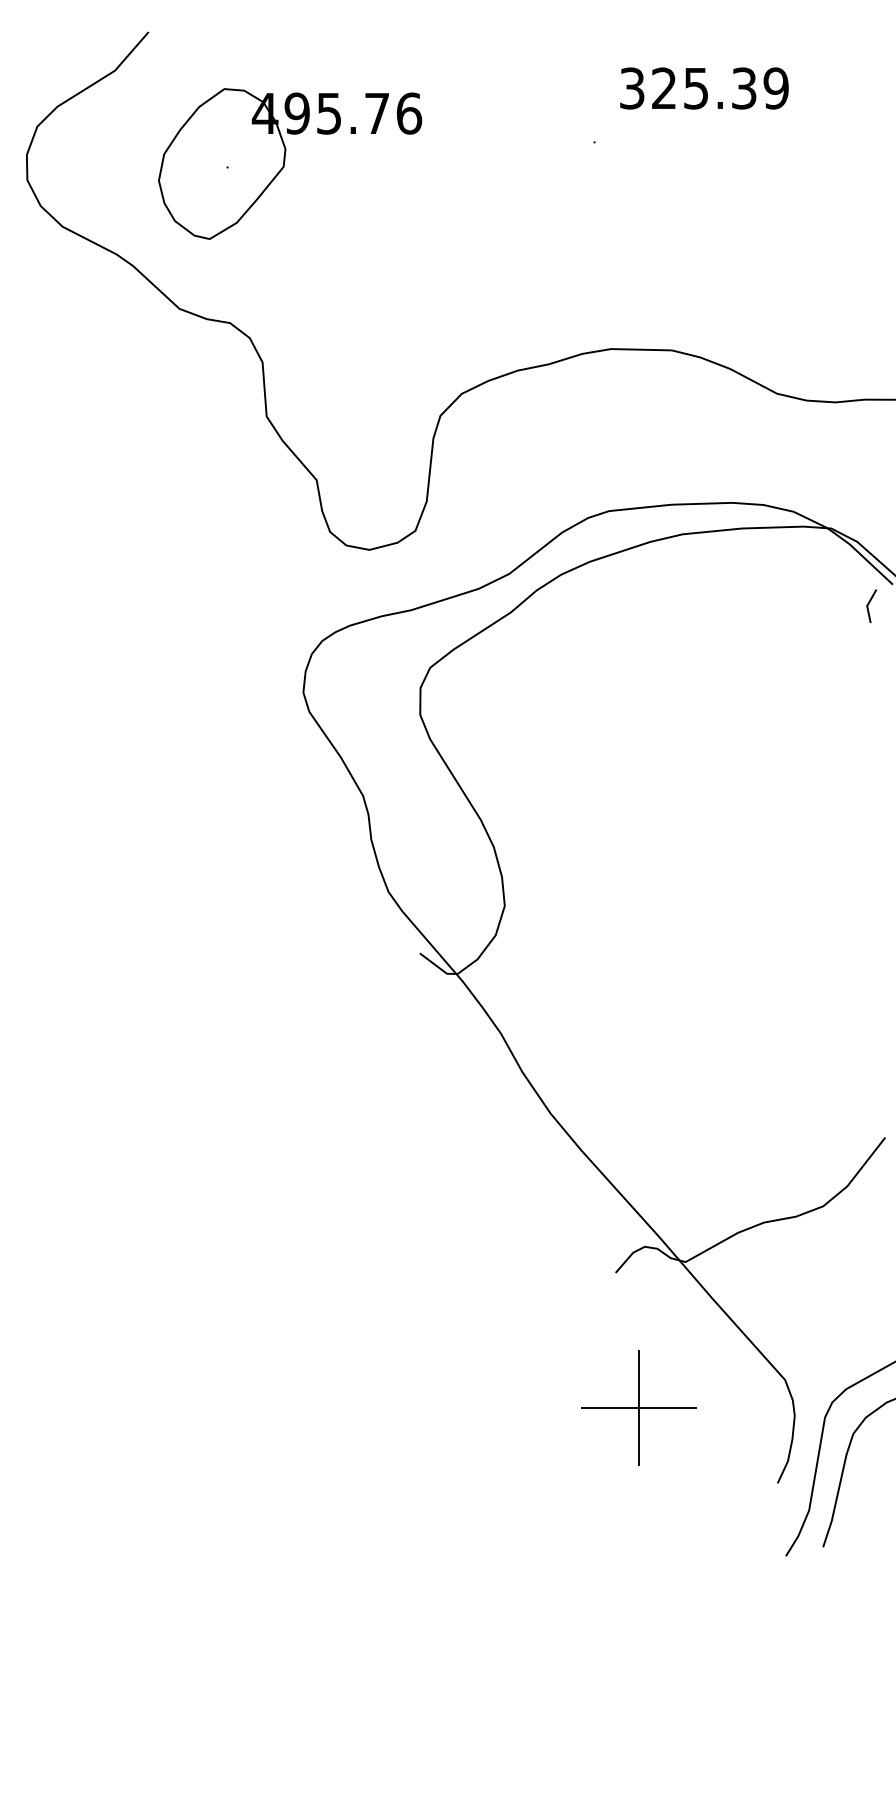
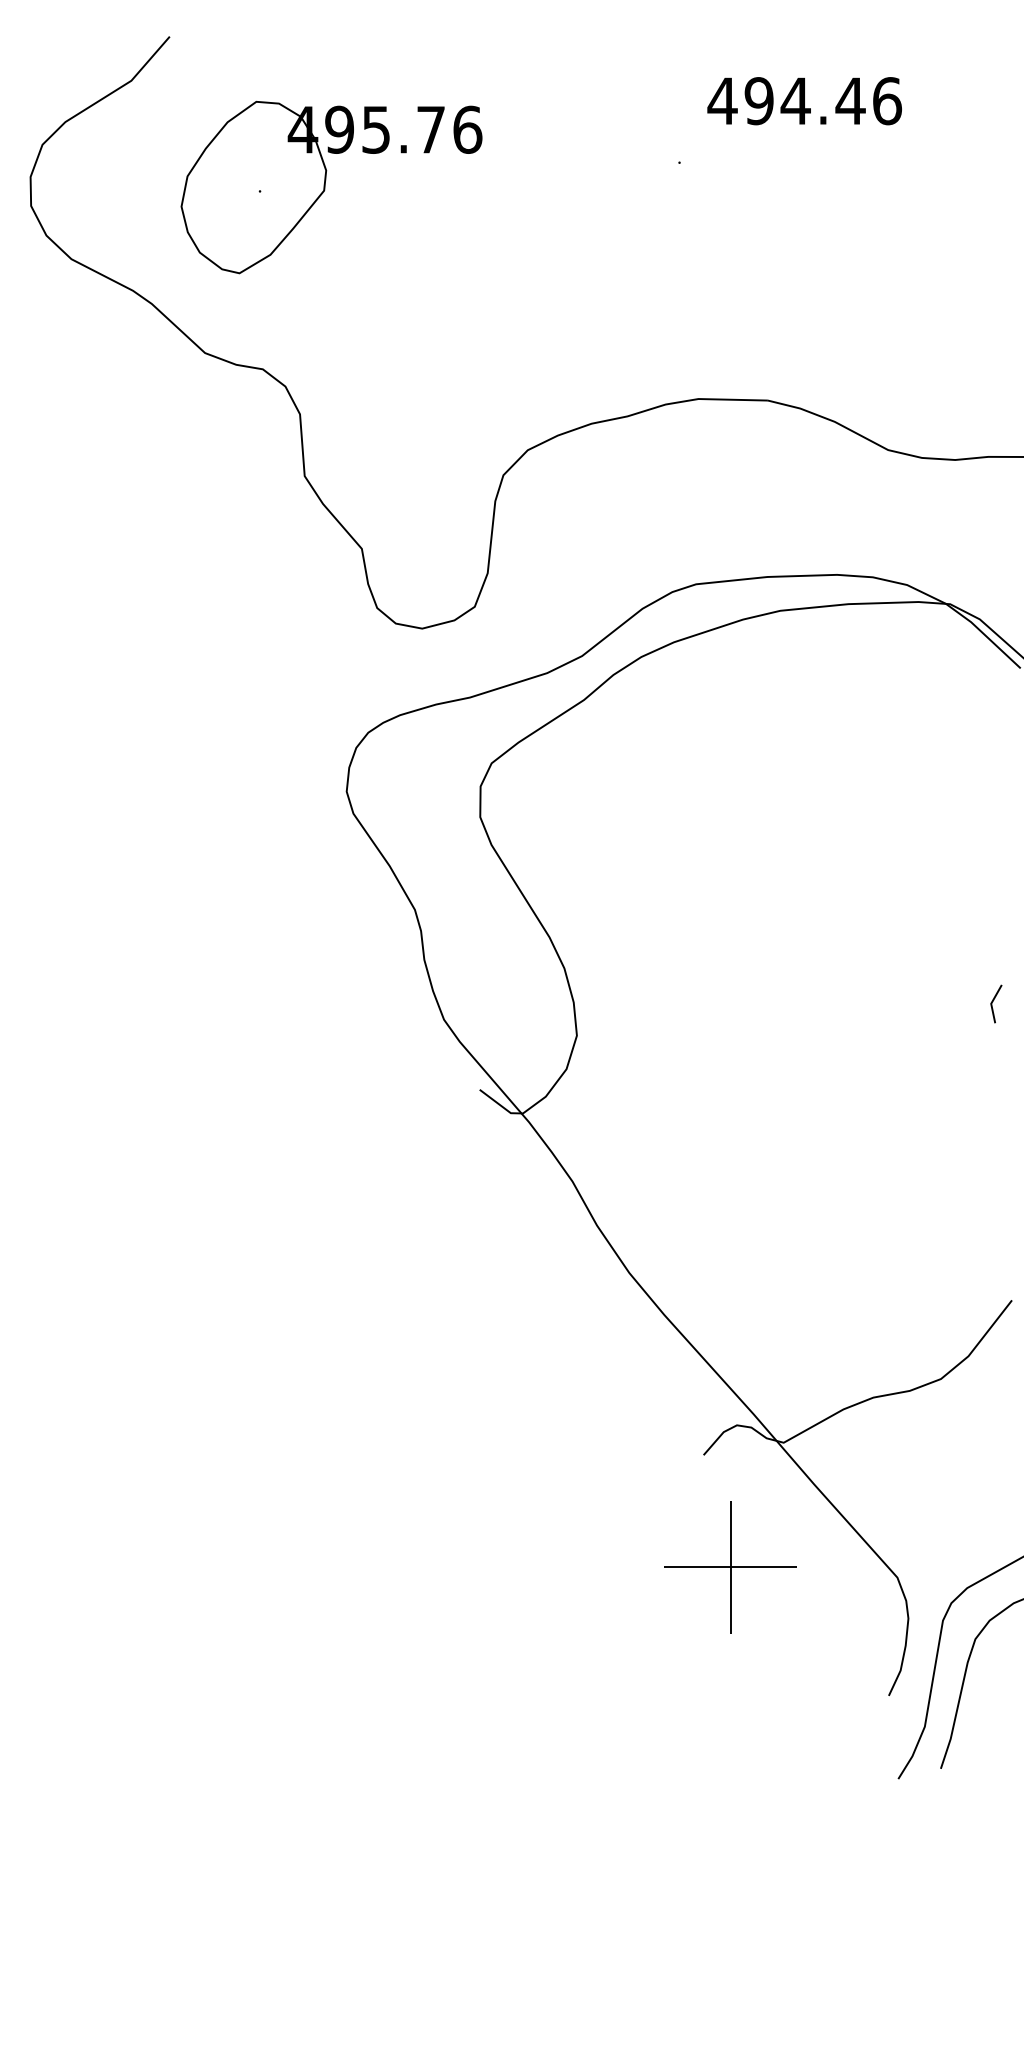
text: (703, 88) -> (804, 101), 325.39 -> 494.46
line: (869, 604) -> (993, 1001), moved
part: (638, 1407) -> (729, 1566), moved

